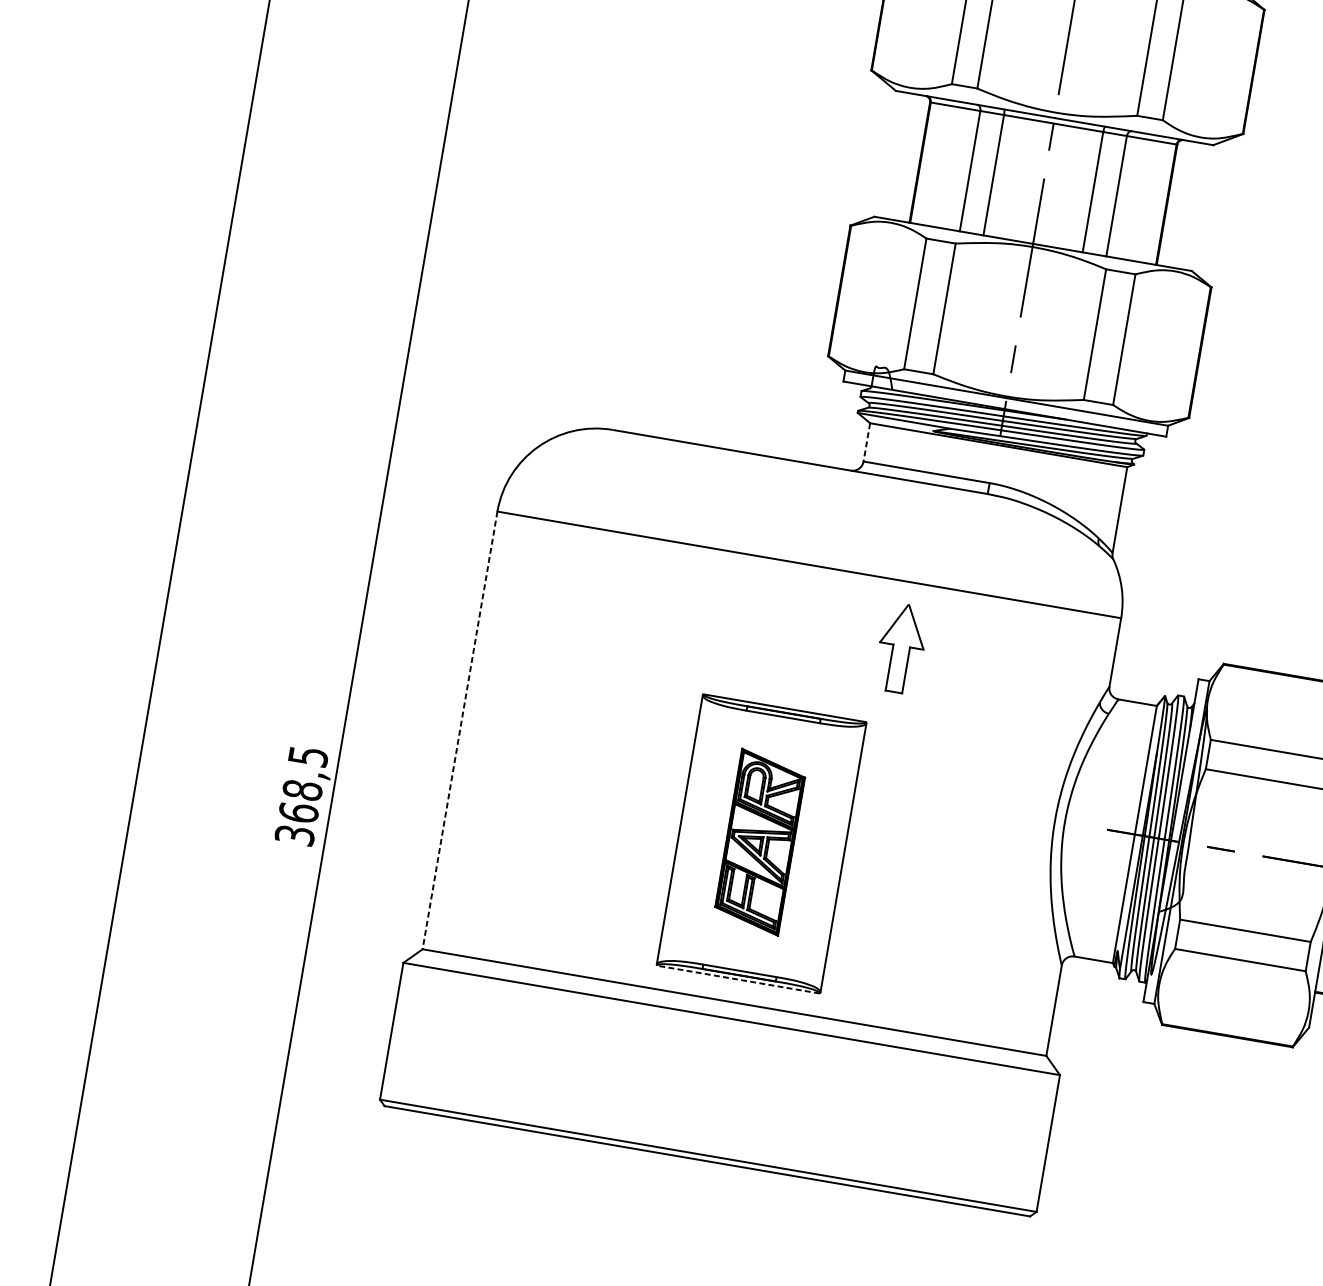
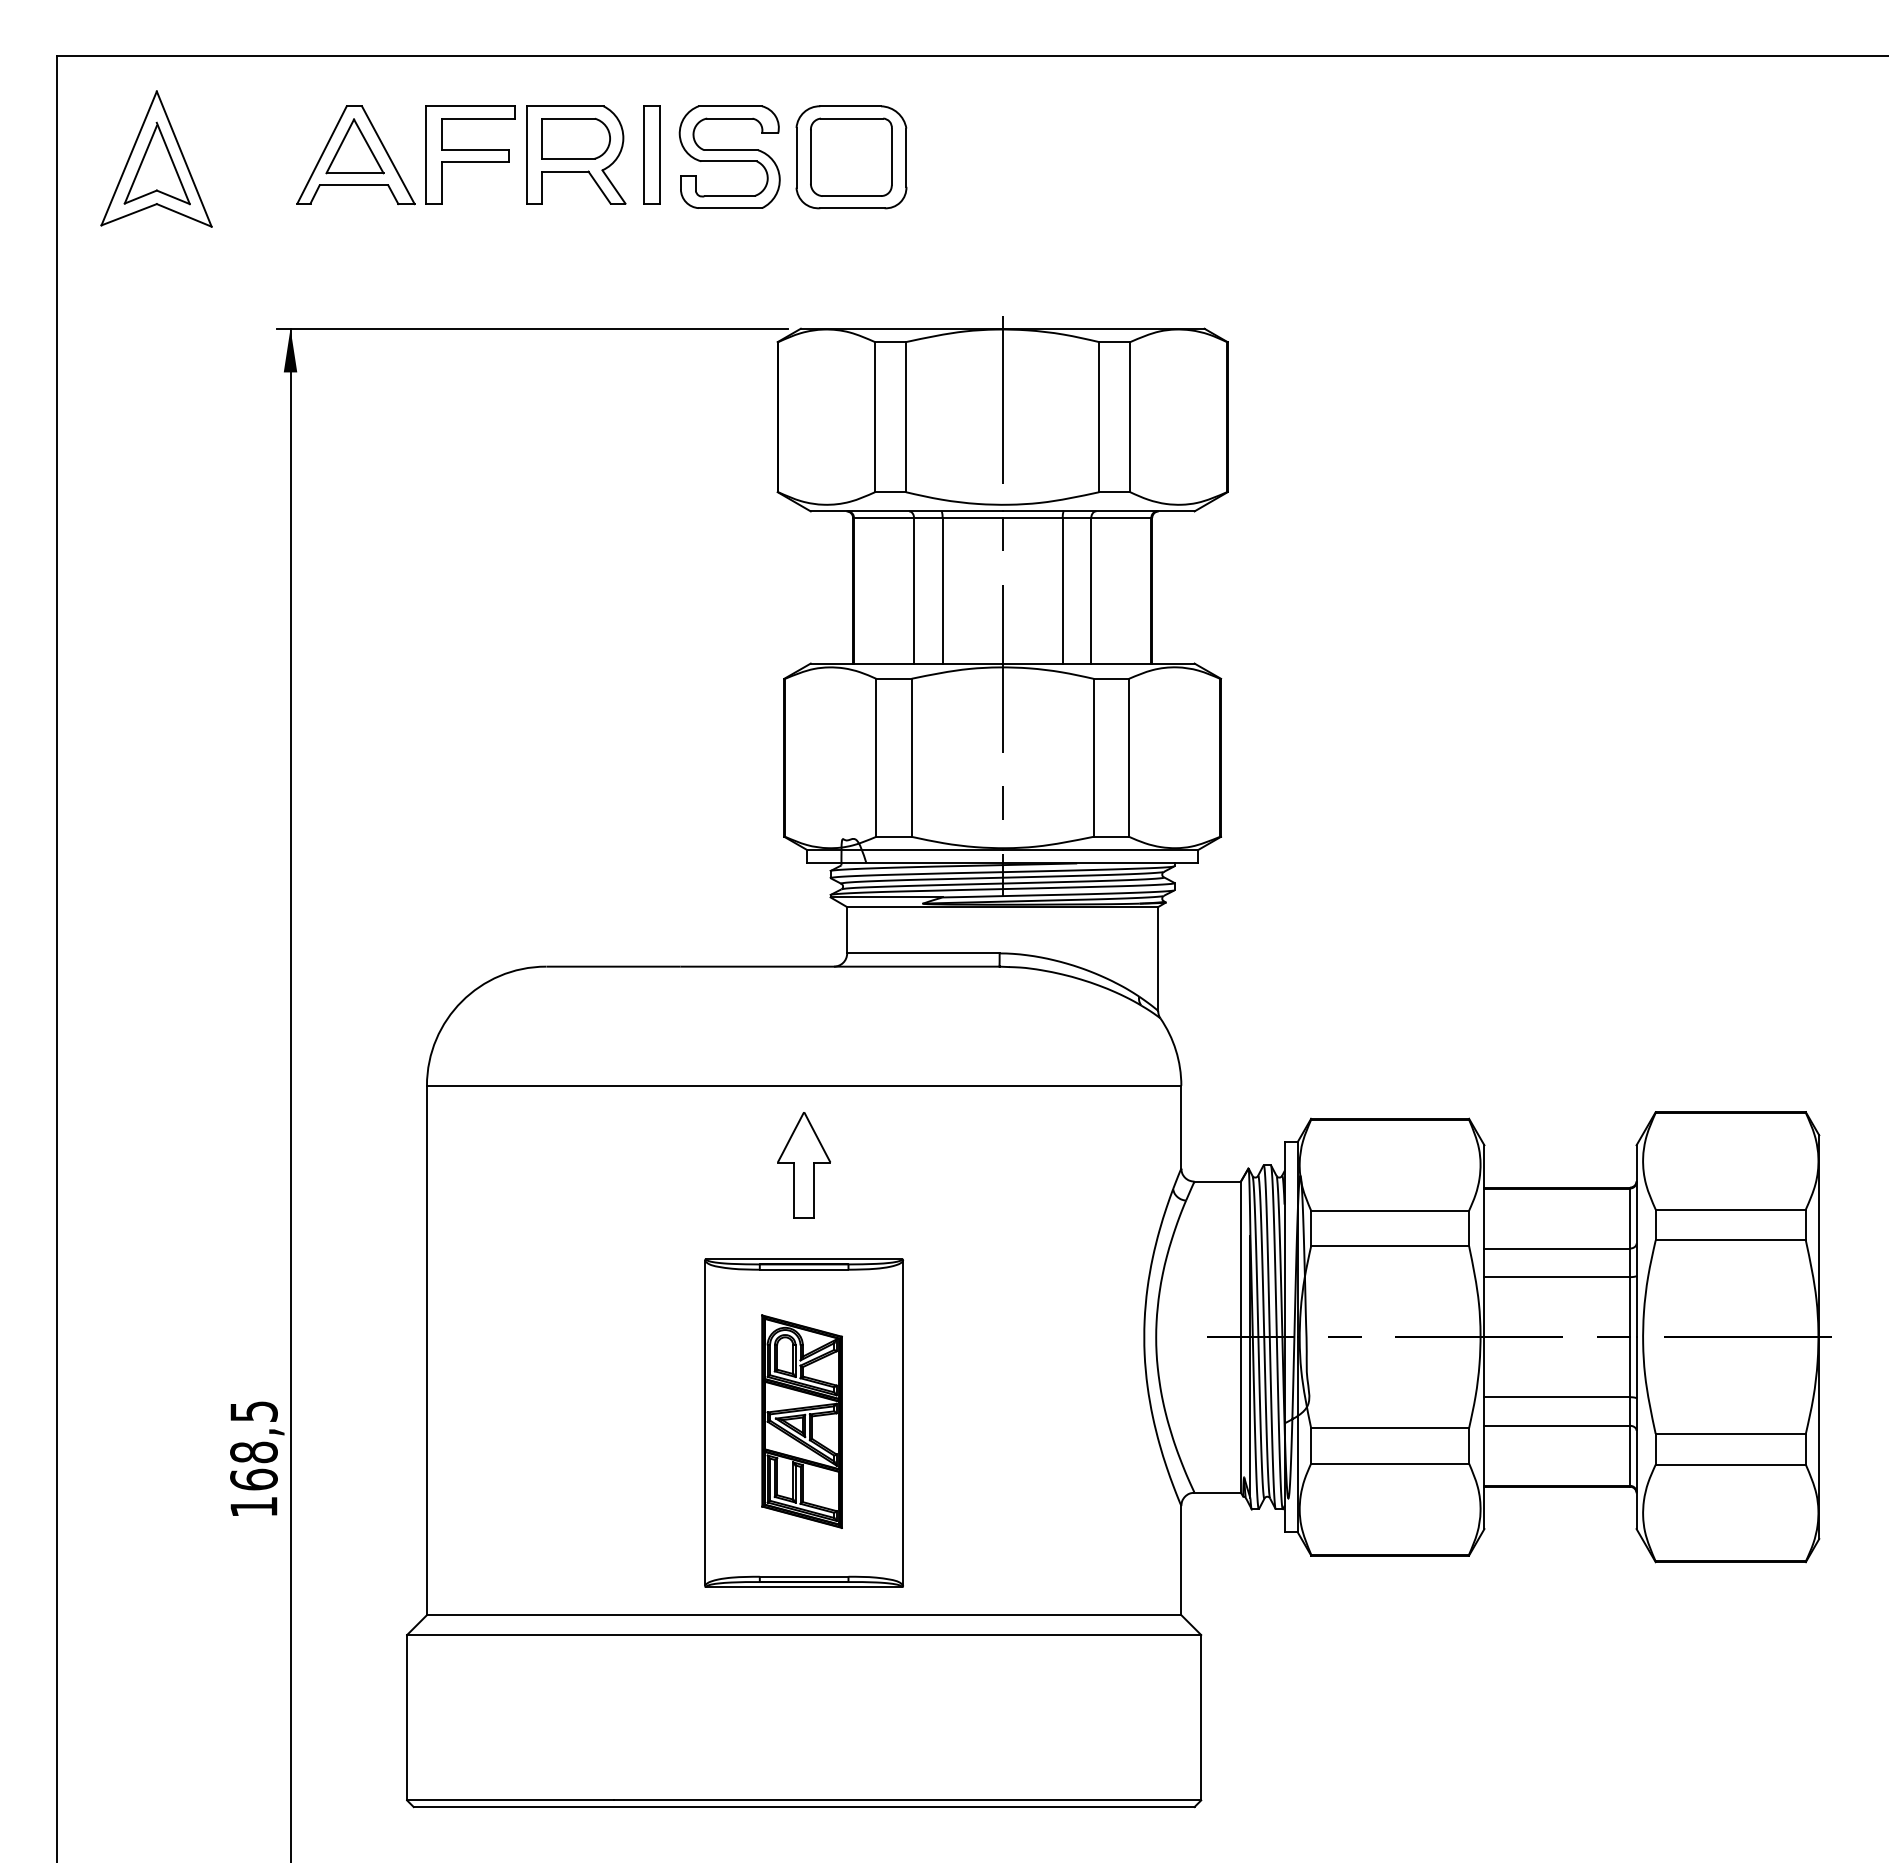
line: (867, 442) -> (847, 930), dashed -> solid
part: (900, 648) -> (803, 1165), moved
line: (459, 730) -> (426, 1350), dashed -> solid
text: (294, 834) -> (253, 1506), 368,5 -> 168,5
line: (737, 979) -> (803, 1587), dashed -> solid

